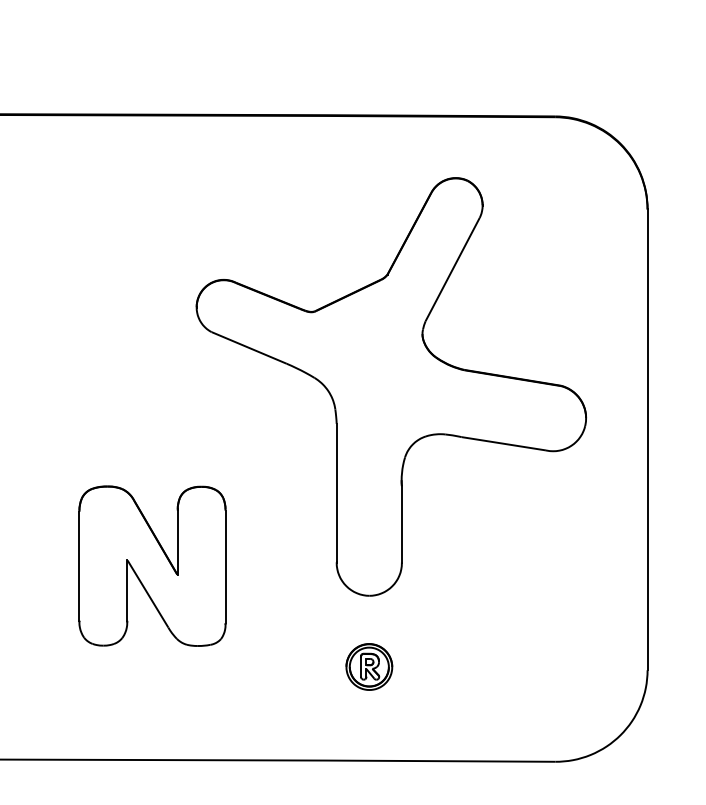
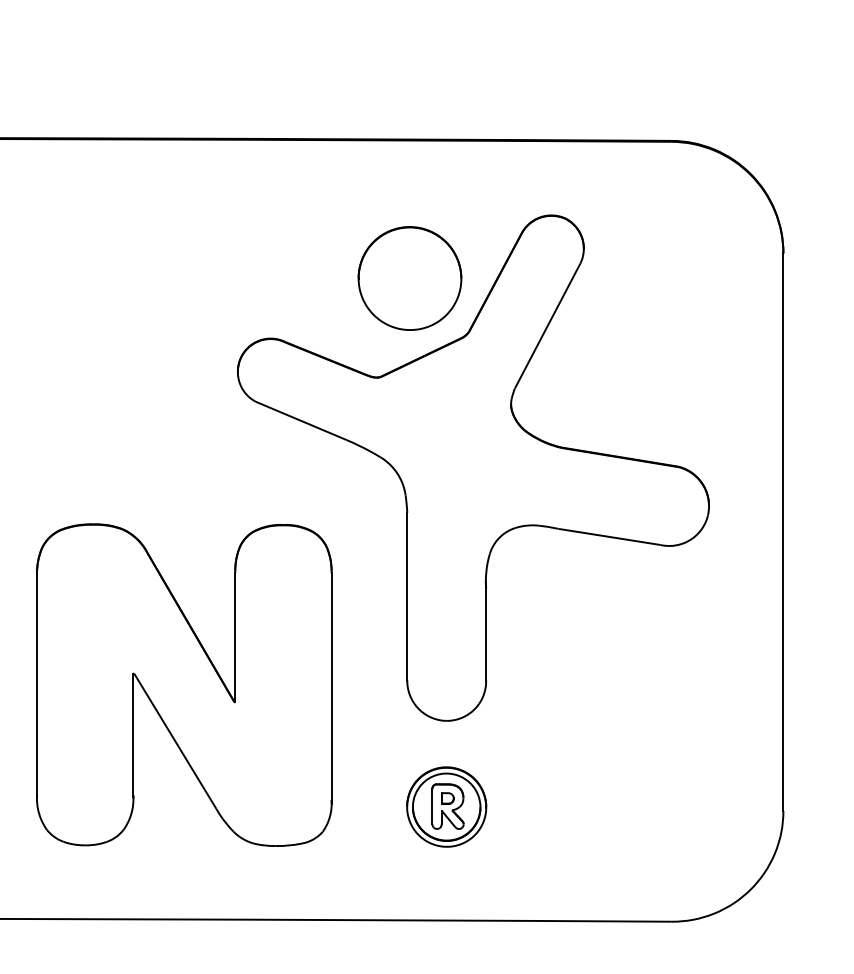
part: (338, 230) -> (409, 278), added
part: (152, 565) -> (184, 684), size x1.67
part: (369, 666) -> (446, 806), size x1.43

